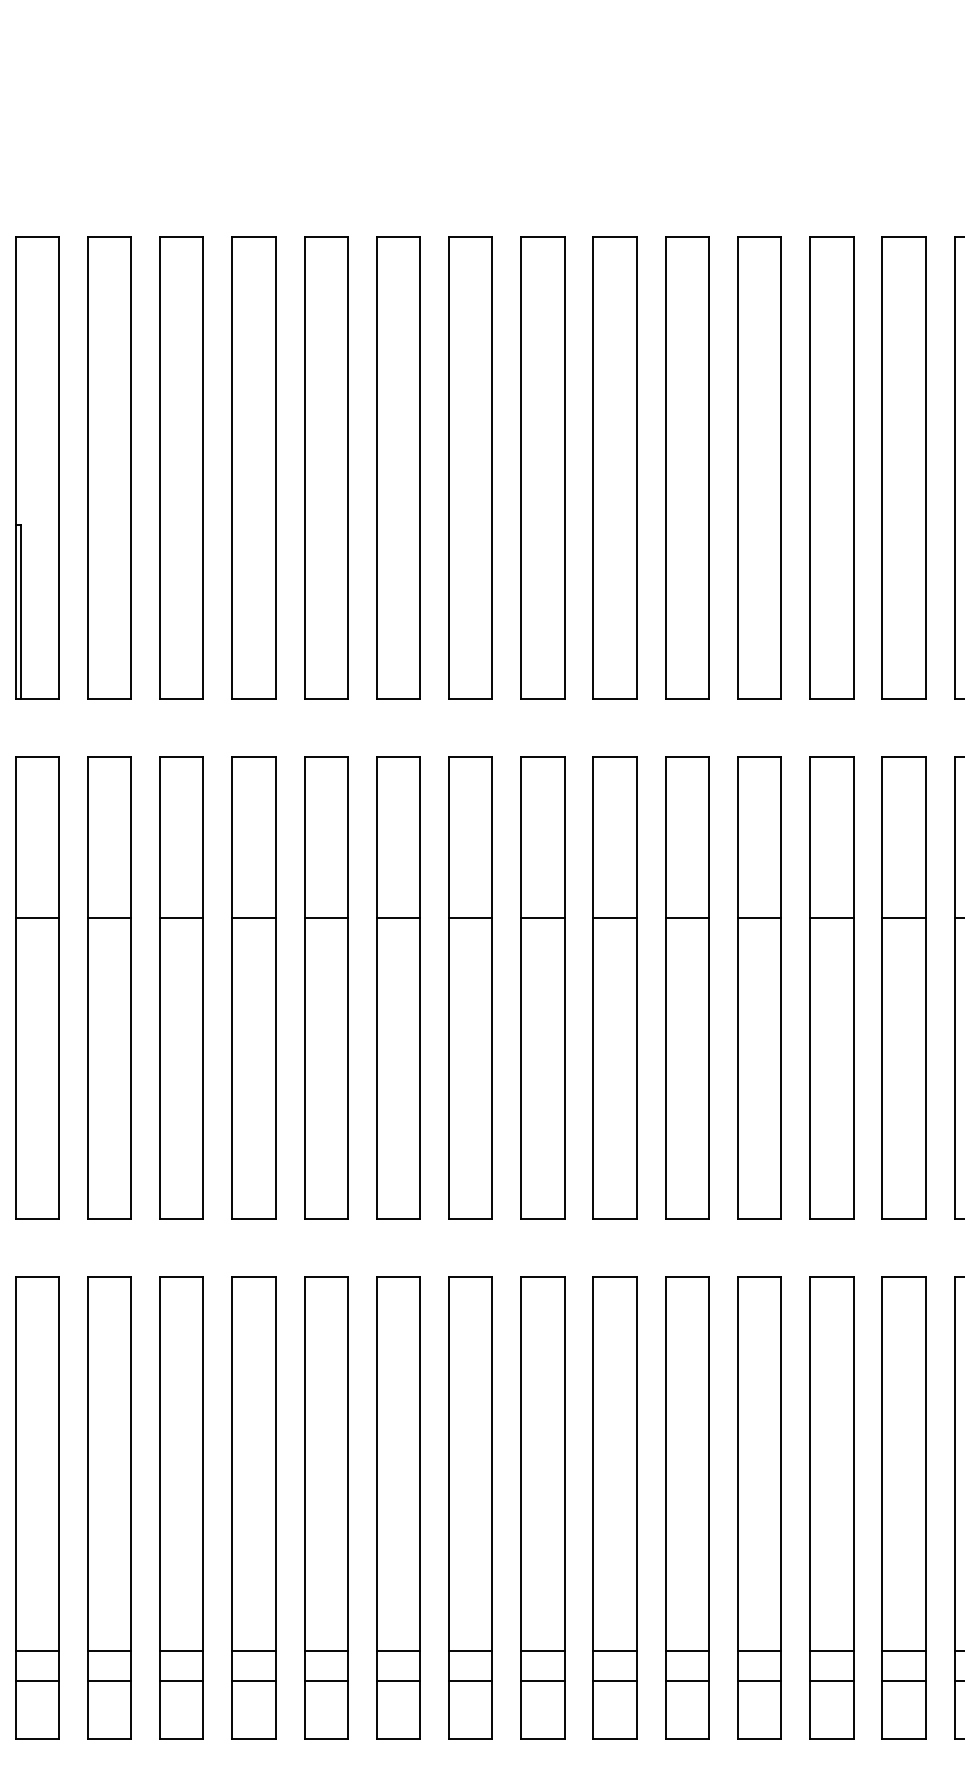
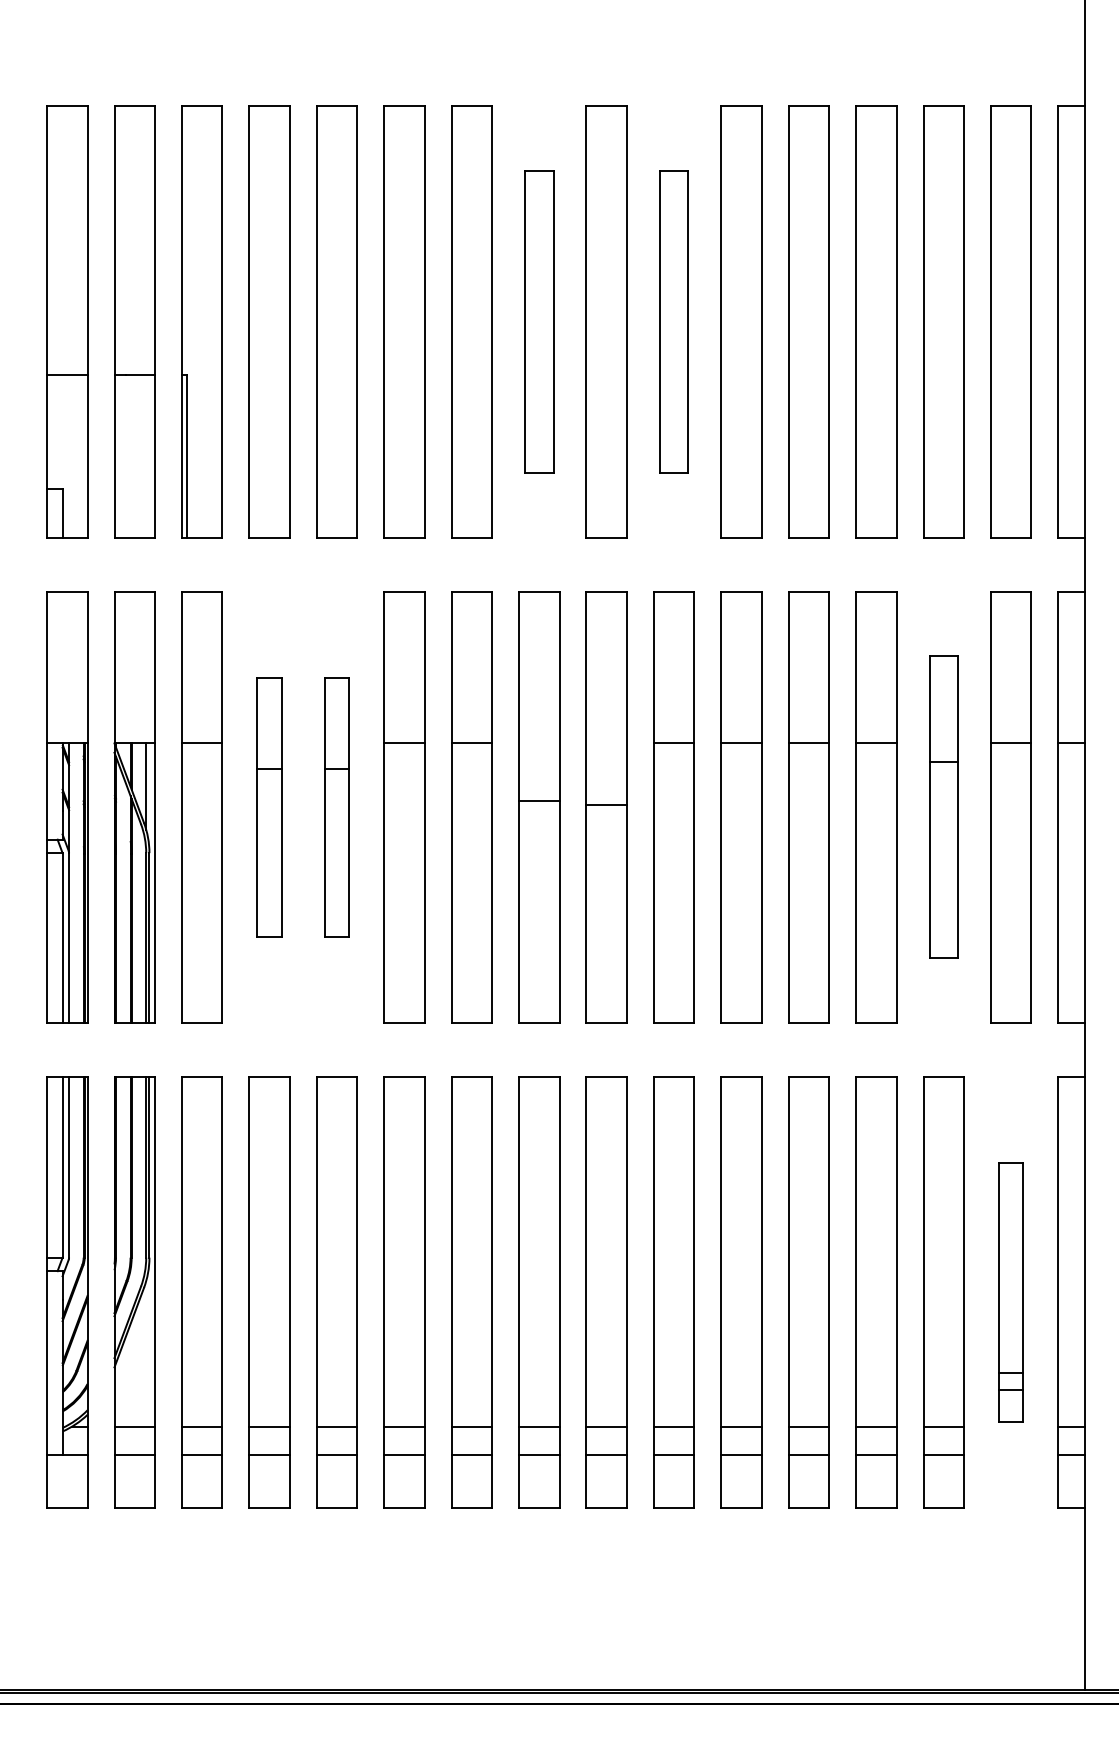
part: (398, 467) -> (539, 321), size x0.7
part: (542, 467) -> (673, 321), size x0.7
line: (398, 918) -> (539, 800), moved
line: (470, 918) -> (606, 804), moved
part: (109, 987) -> (269, 807), size x0.6
part: (181, 987) -> (336, 807), size x0.6
part: (831, 987) -> (943, 807), size x0.7
part: (903, 1507) -> (1010, 1292), size x0.6

